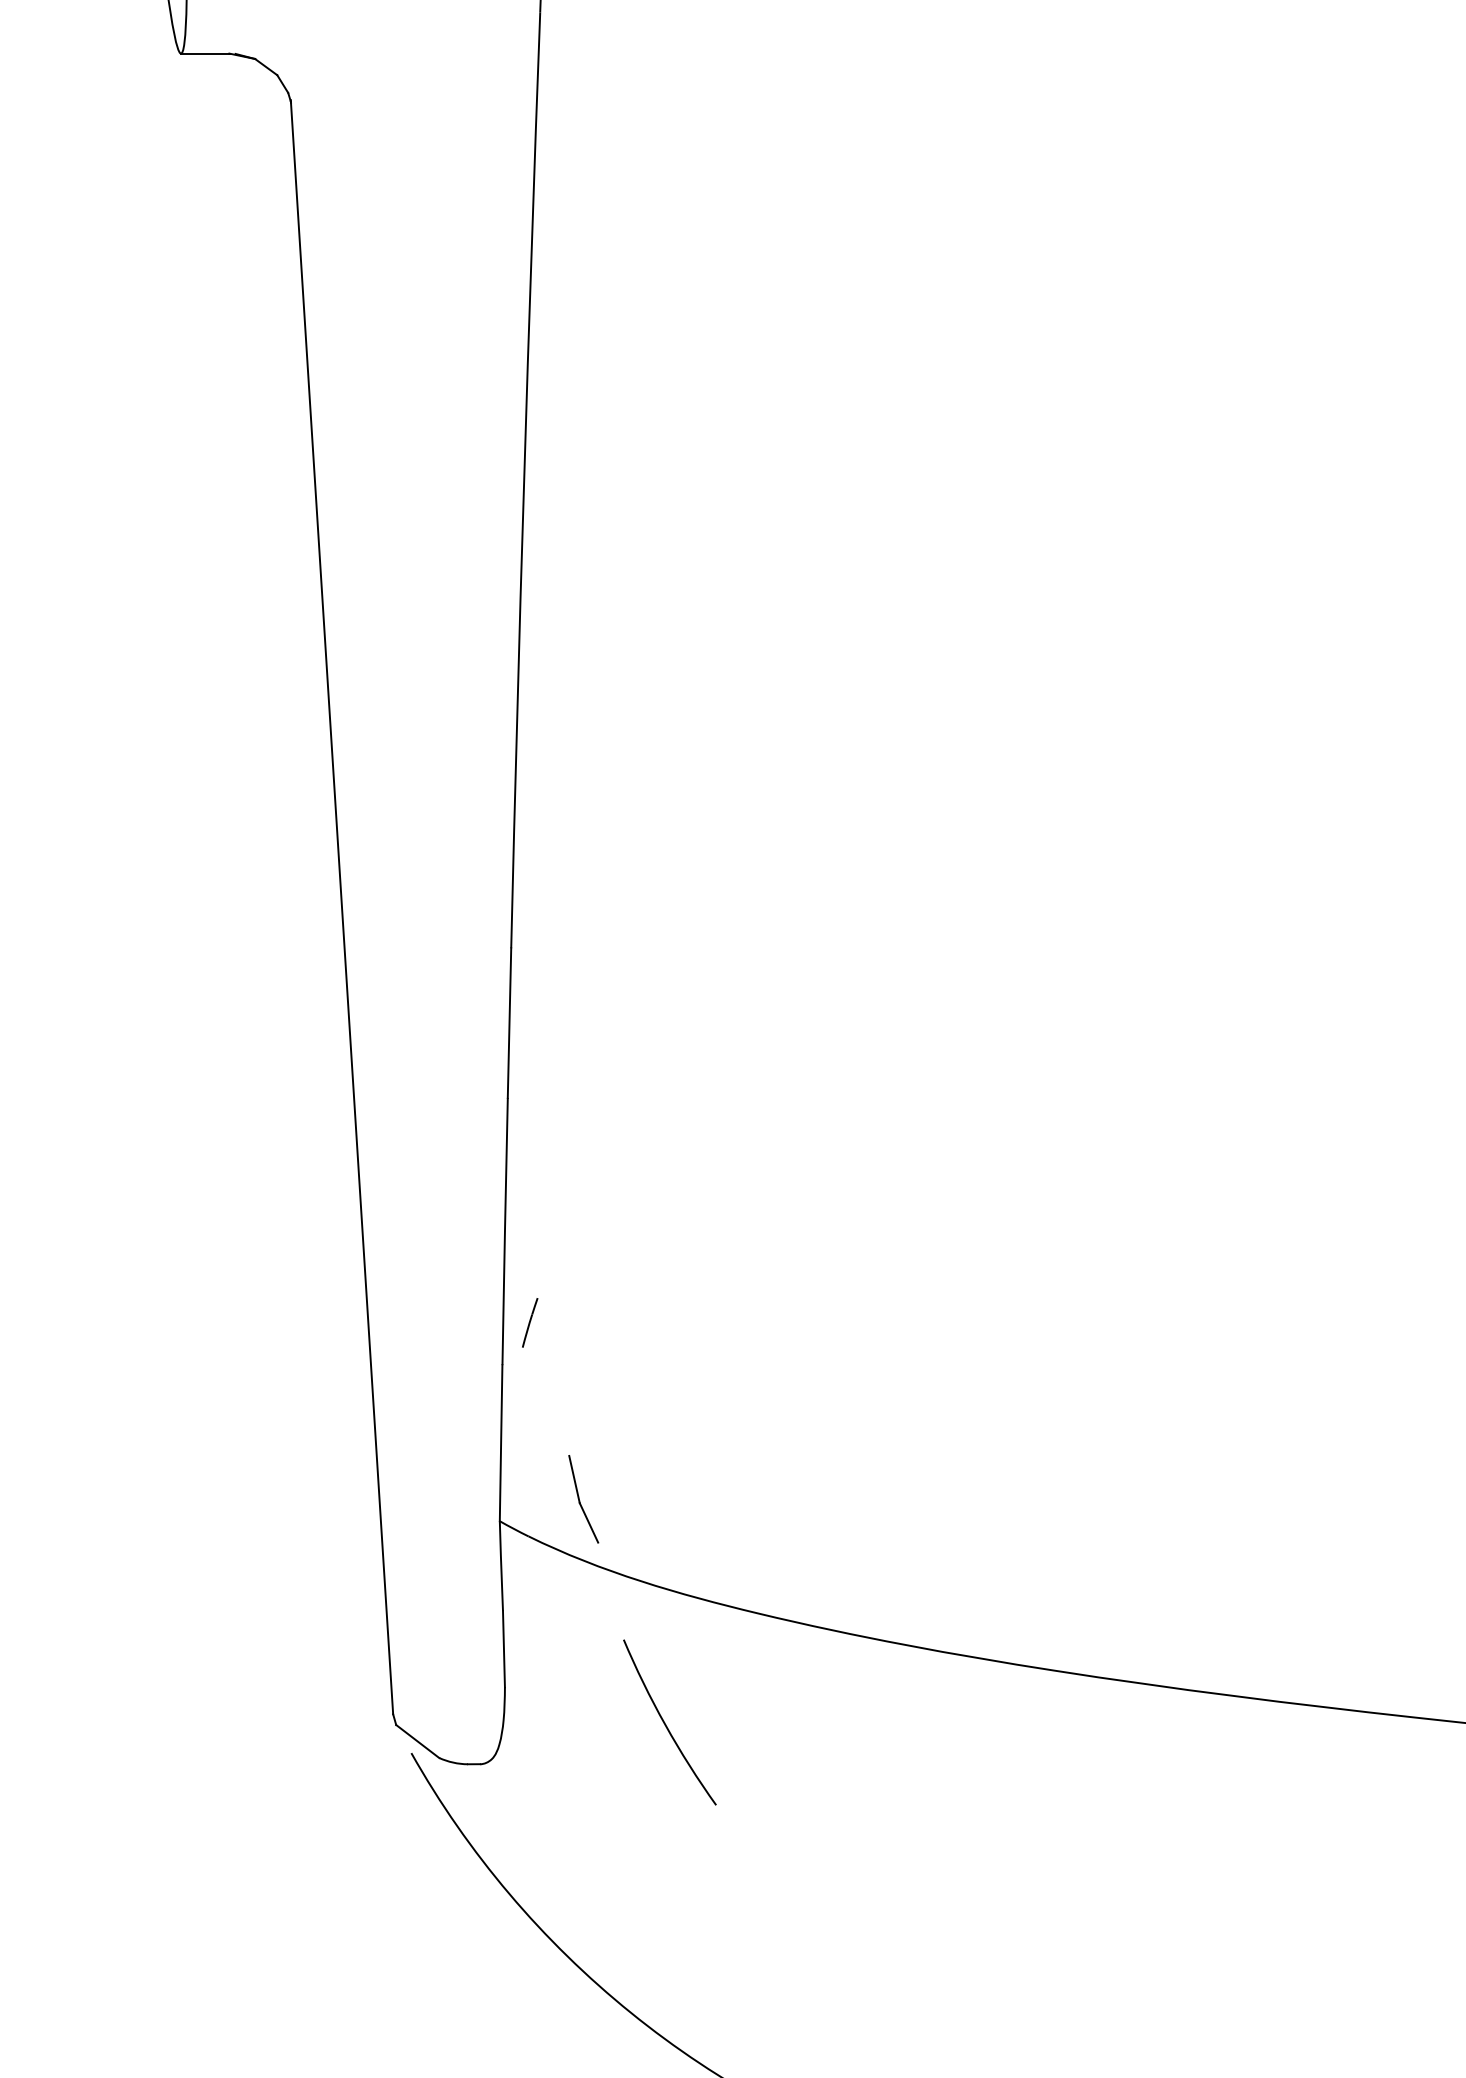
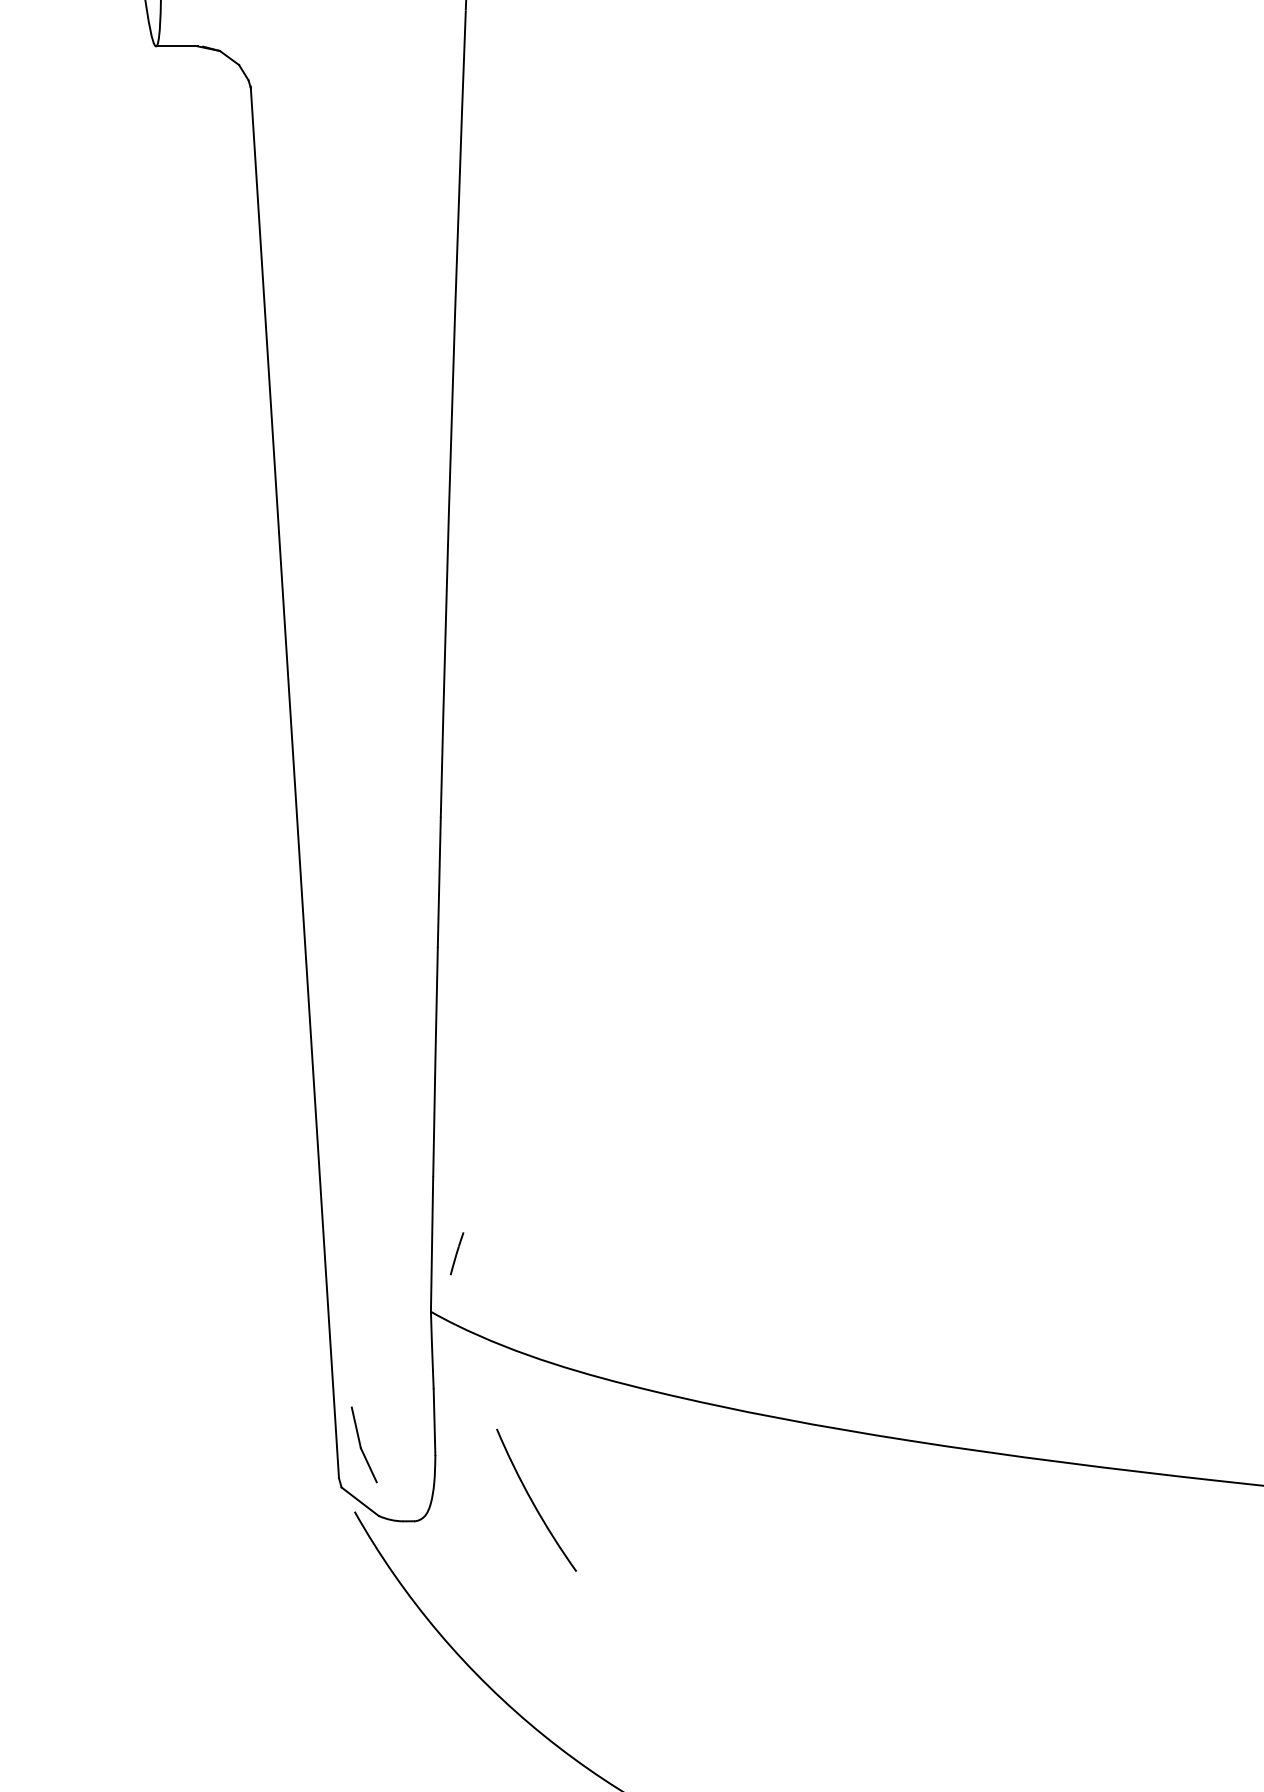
line: (529, 1322) -> (456, 1253), moved
part: (582, 1498) -> (363, 1444), moved
arc: (666, 1723) -> (533, 1501), moved

